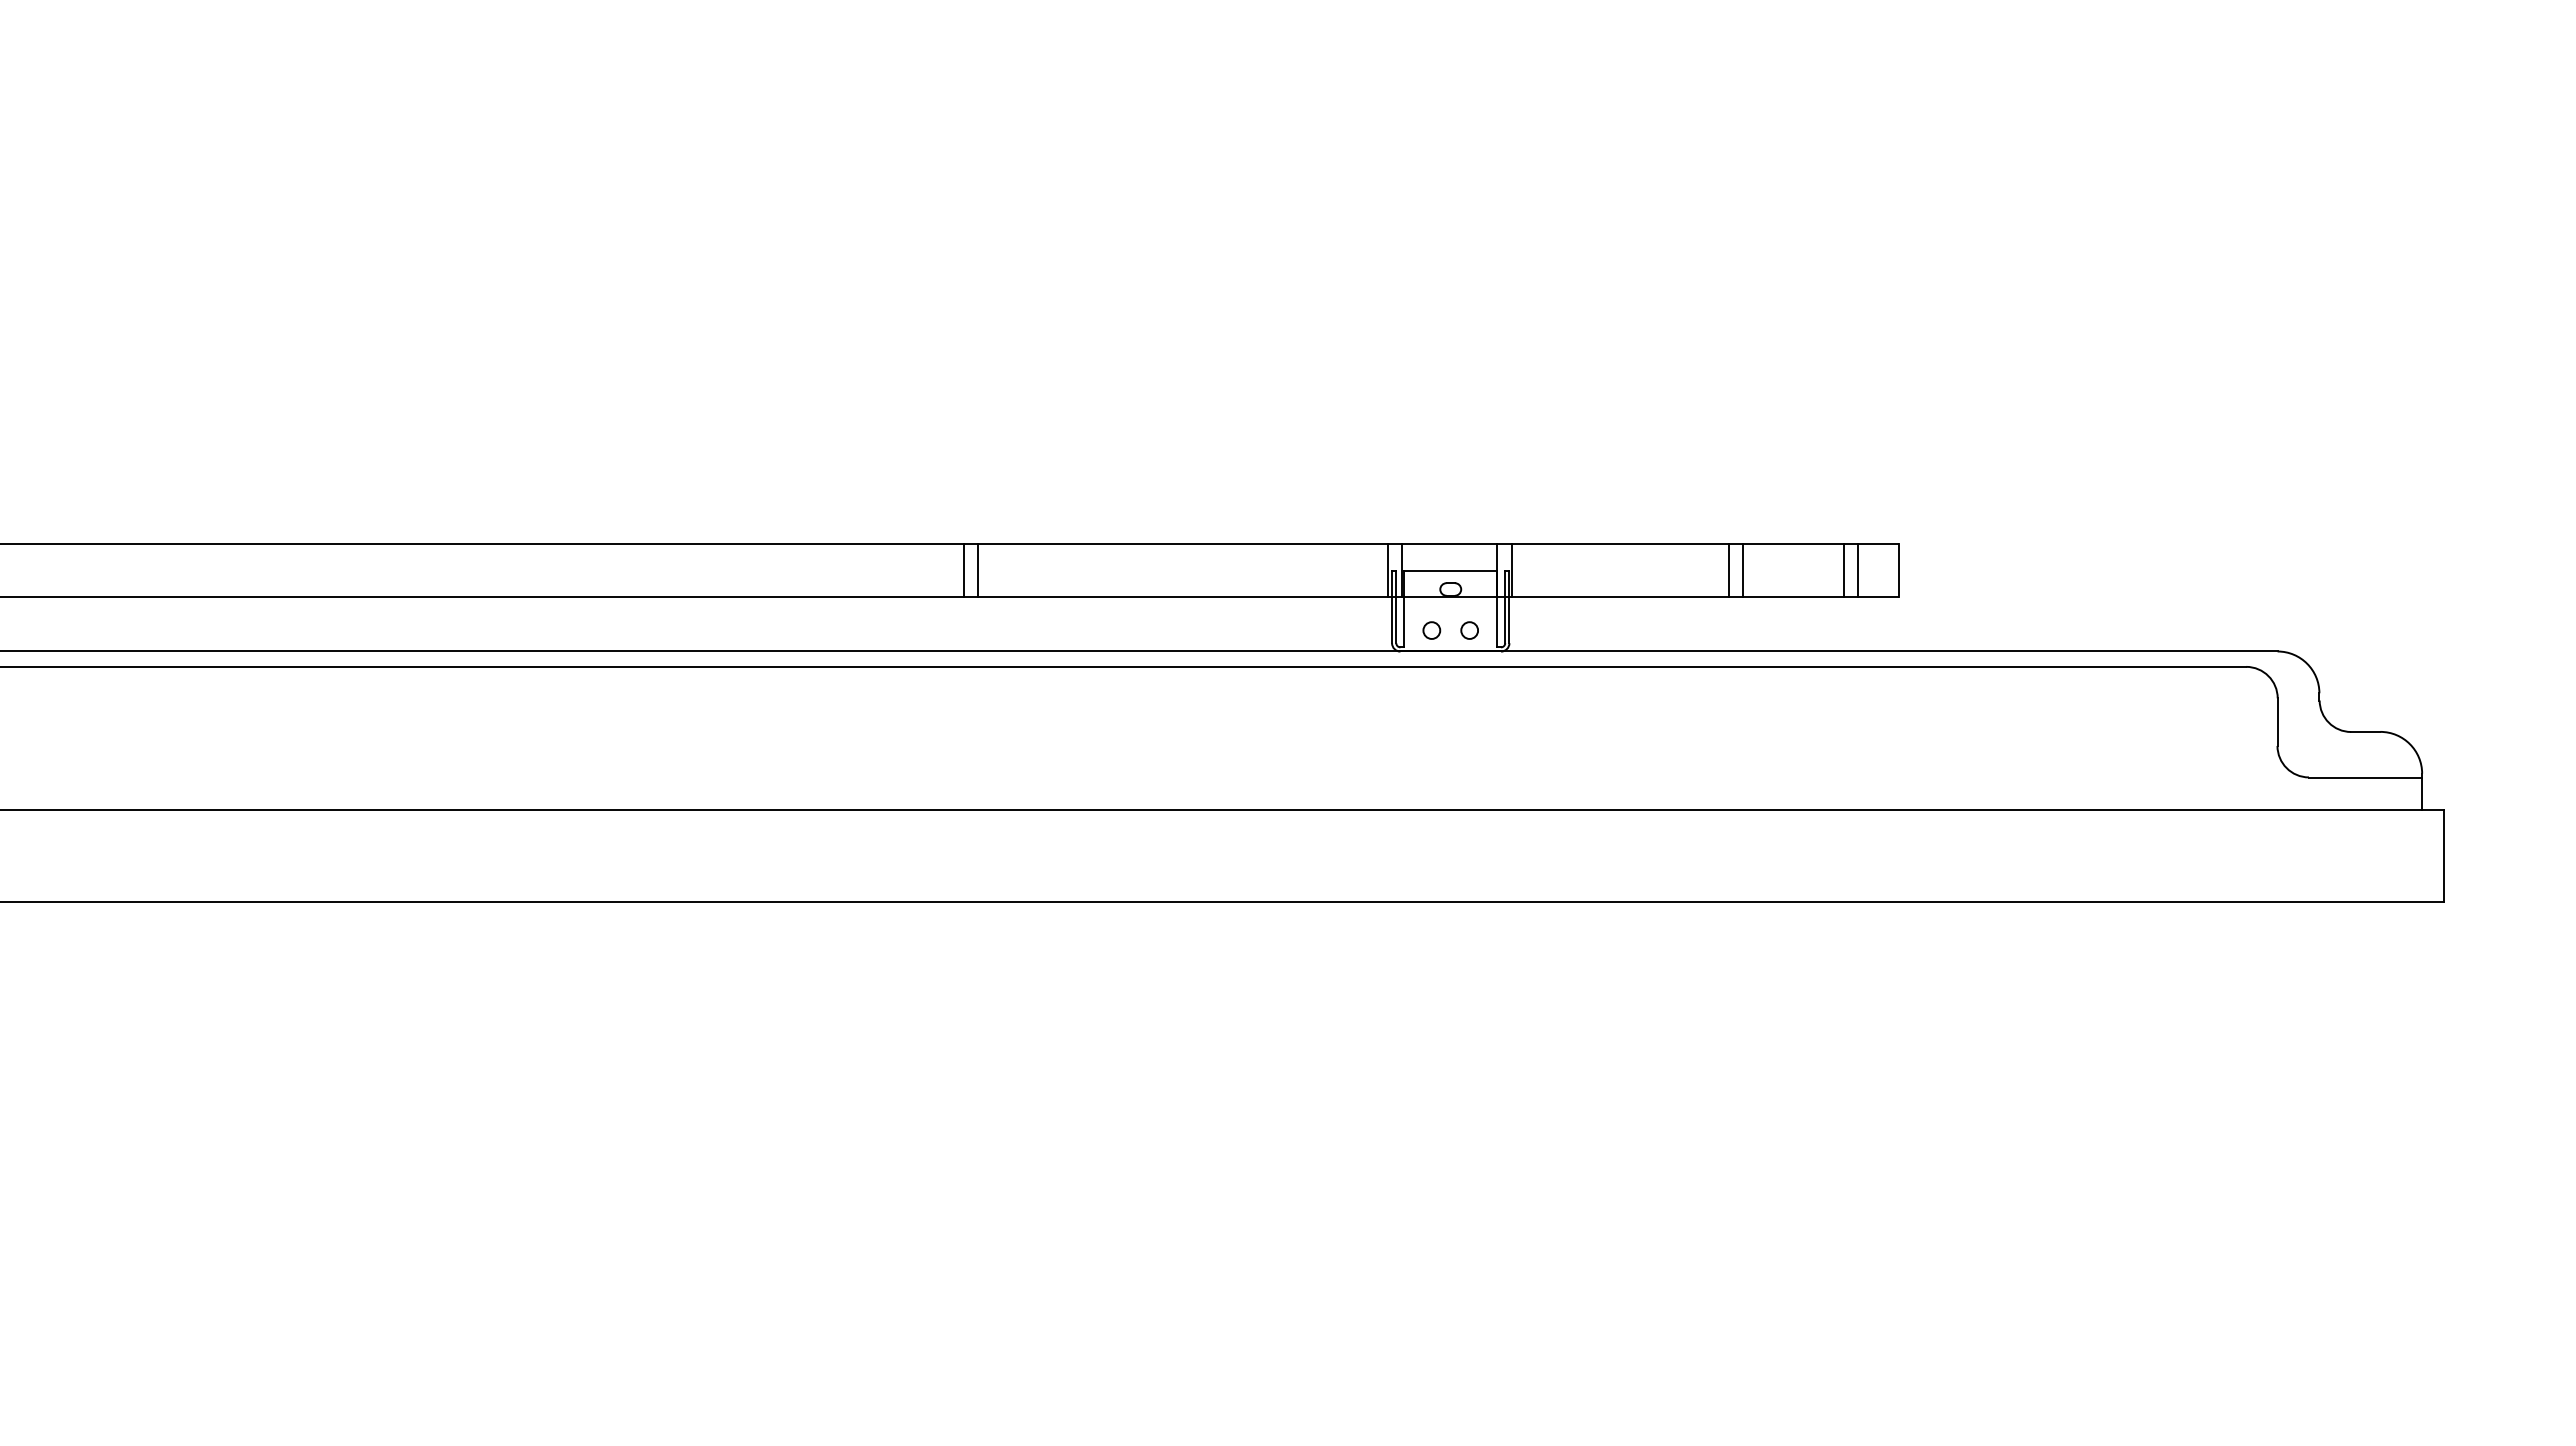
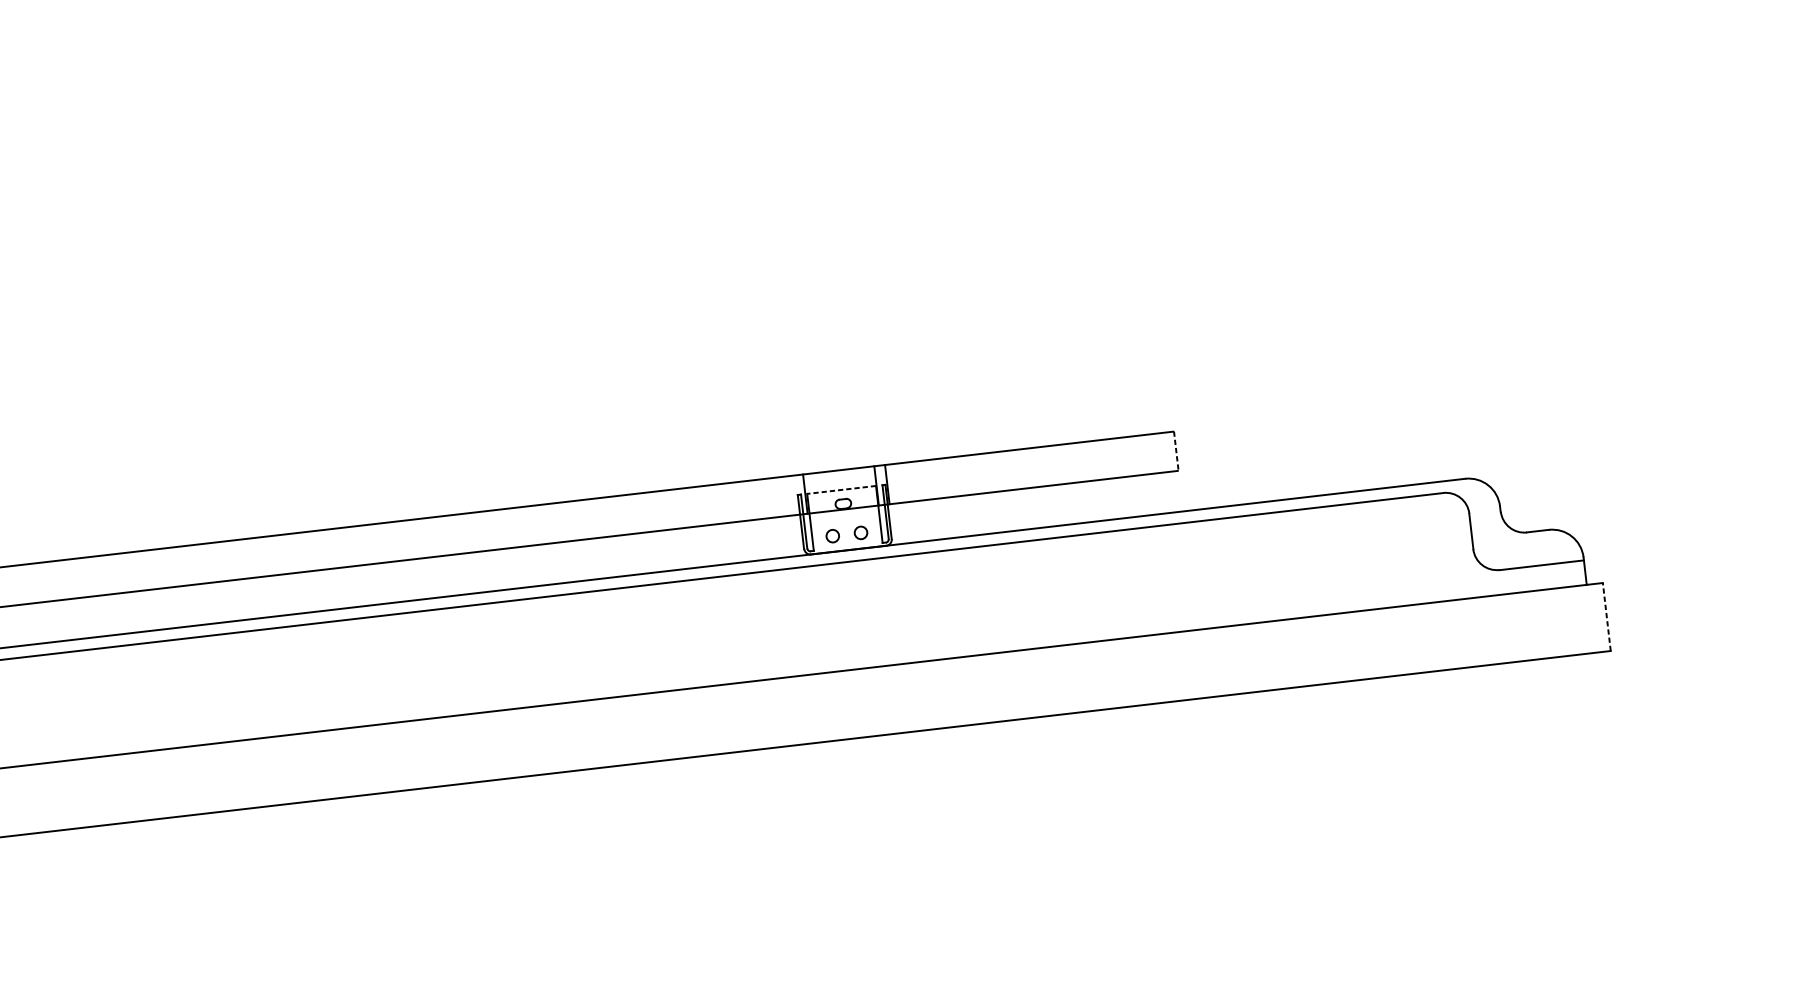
line: (963, 570) -> (478, 531), removed
line: (978, 570) -> (489, 530), removed
line: (1387, 570) -> (794, 495), removed
line: (1450, 570) -> (841, 489), solid -> dashed
line: (1728, 570) -> (1048, 465), removed
line: (1743, 570) -> (1060, 464), removed
line: (1843, 570) -> (1134, 455), removed
line: (1857, 570) -> (1145, 454), removed
line: (1899, 571) -> (1176, 451), solid -> dashed
line: (2443, 856) -> (1606, 617), solid -> dashed

